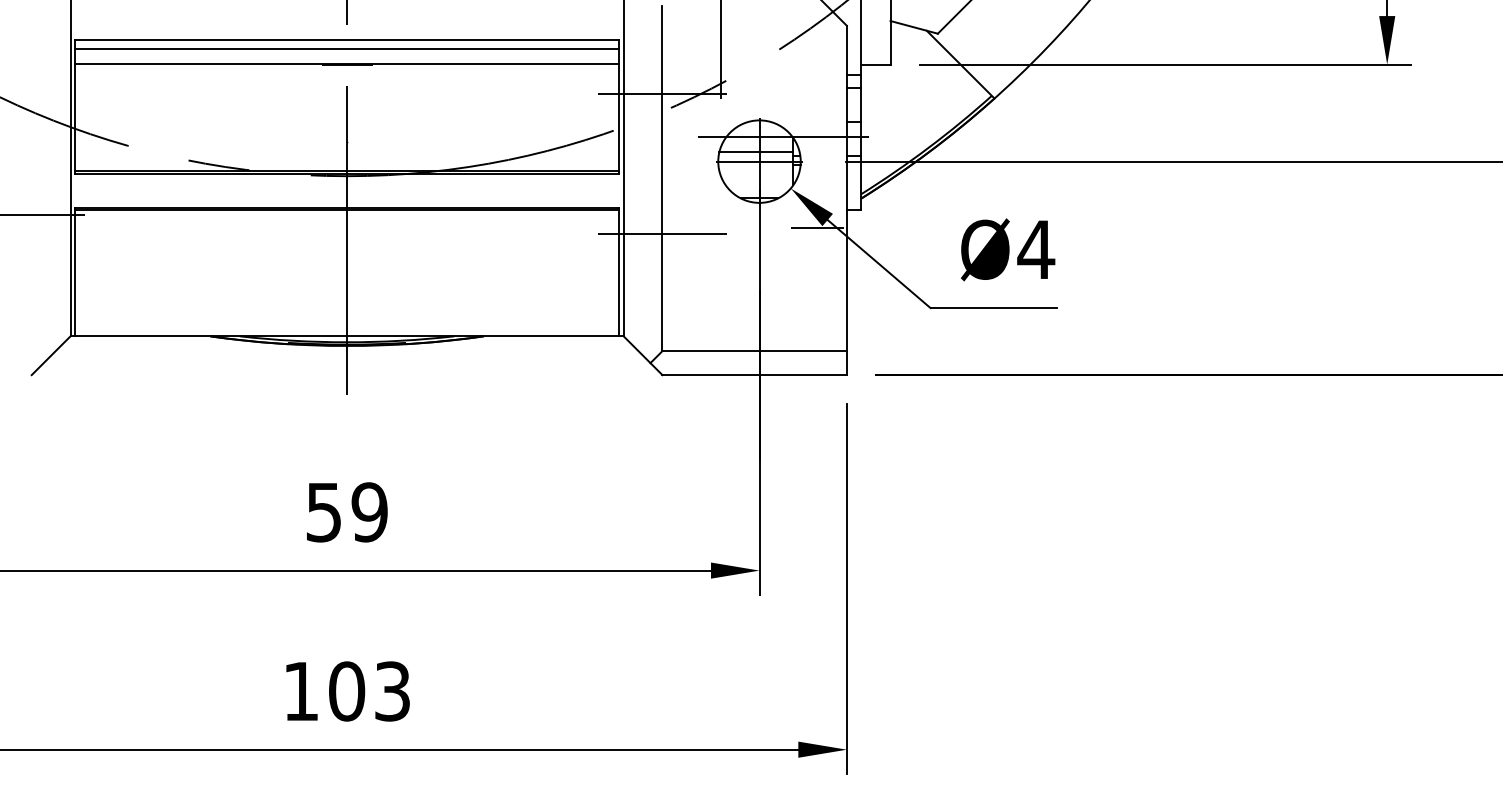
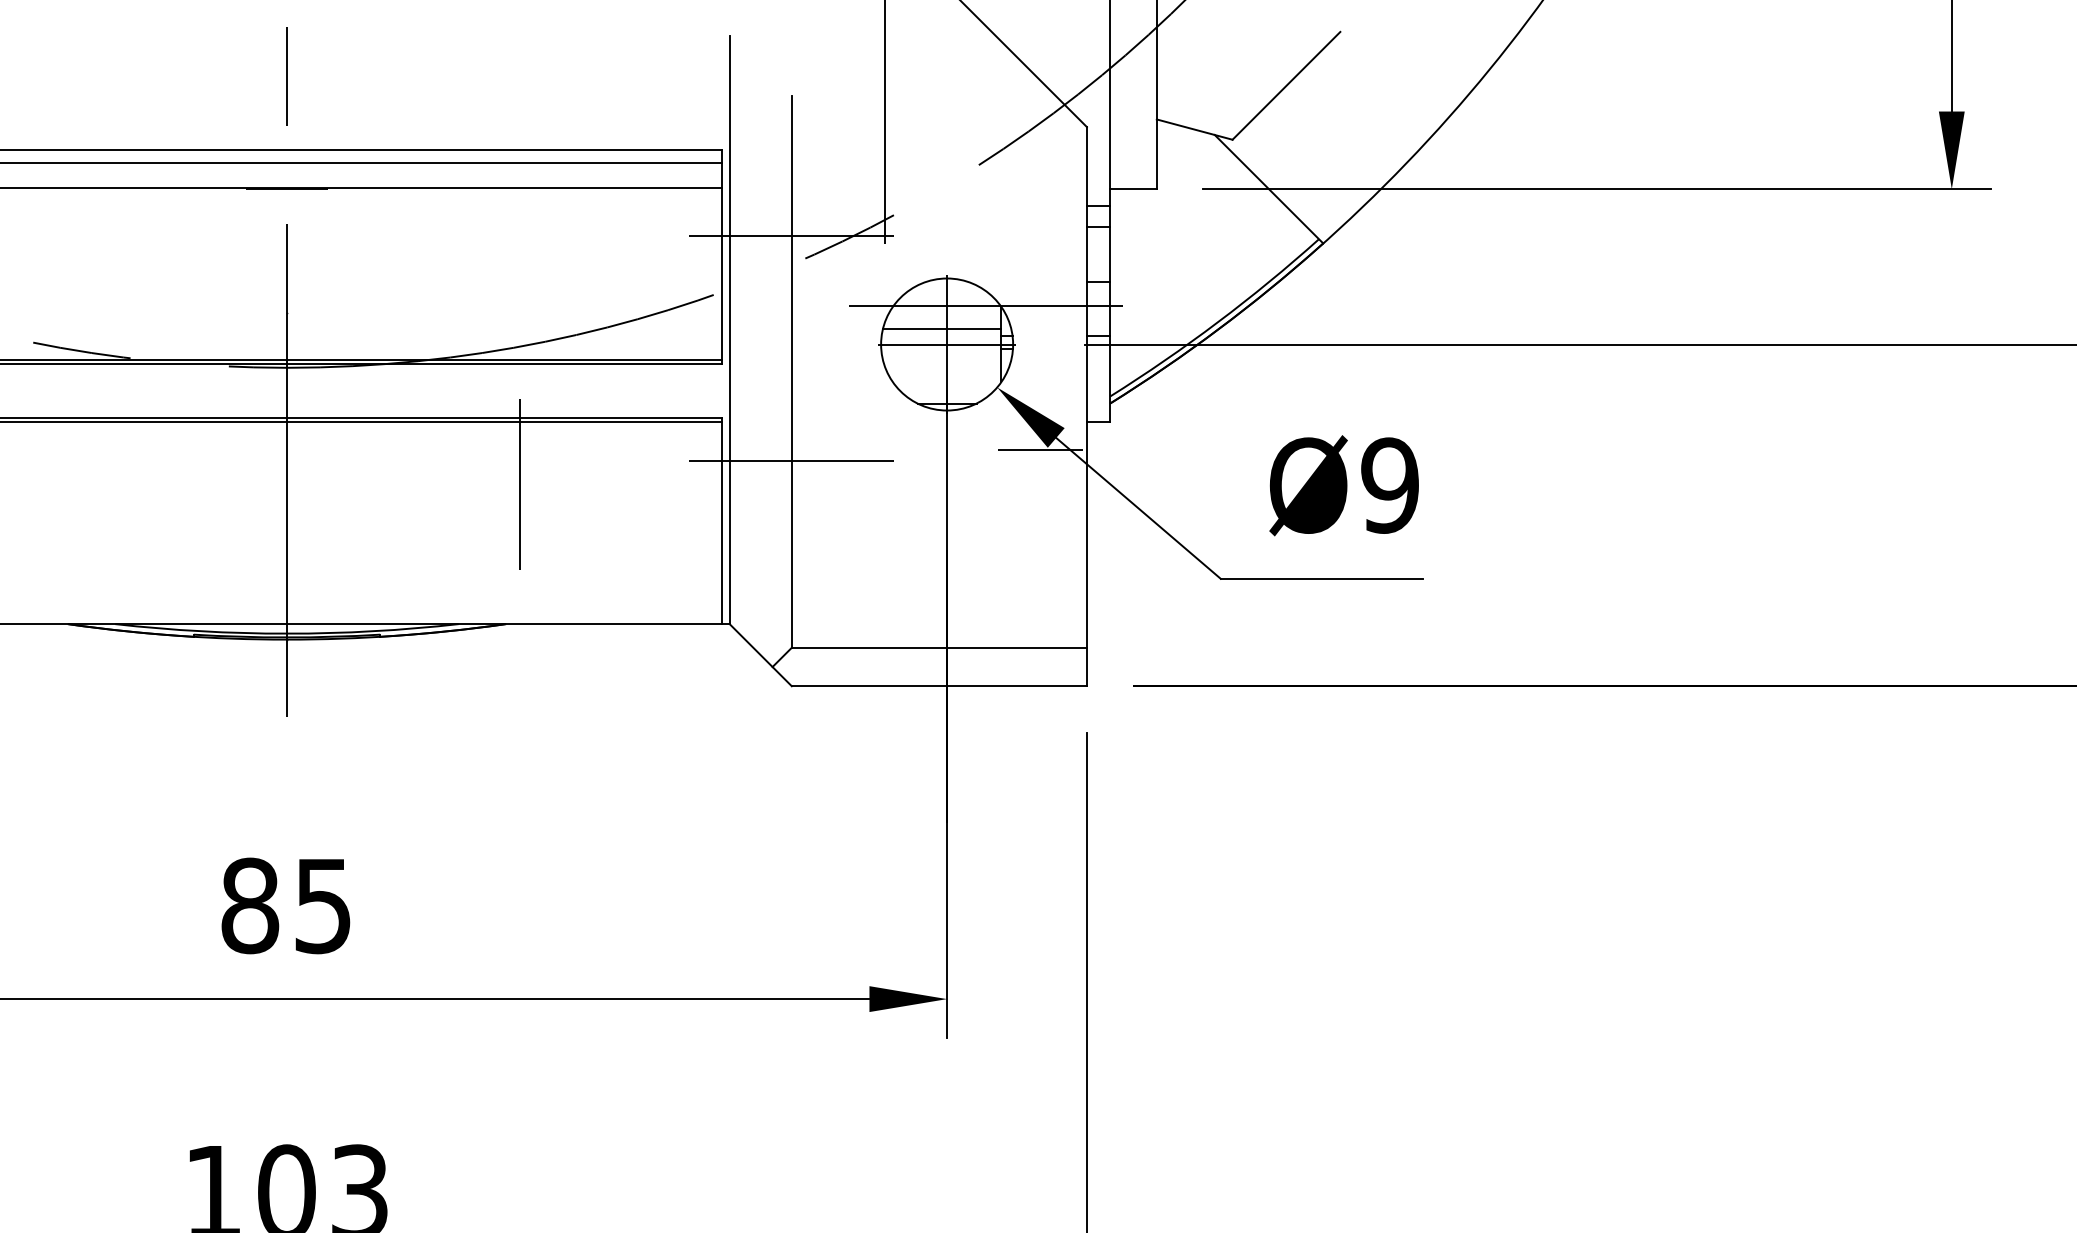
line: (492, 248) -> (519, 483), added
text: (1036, 249) -> (1390, 485), Ø4 -> Ø9
text: (346, 512) -> (286, 906), 59 -> 85

